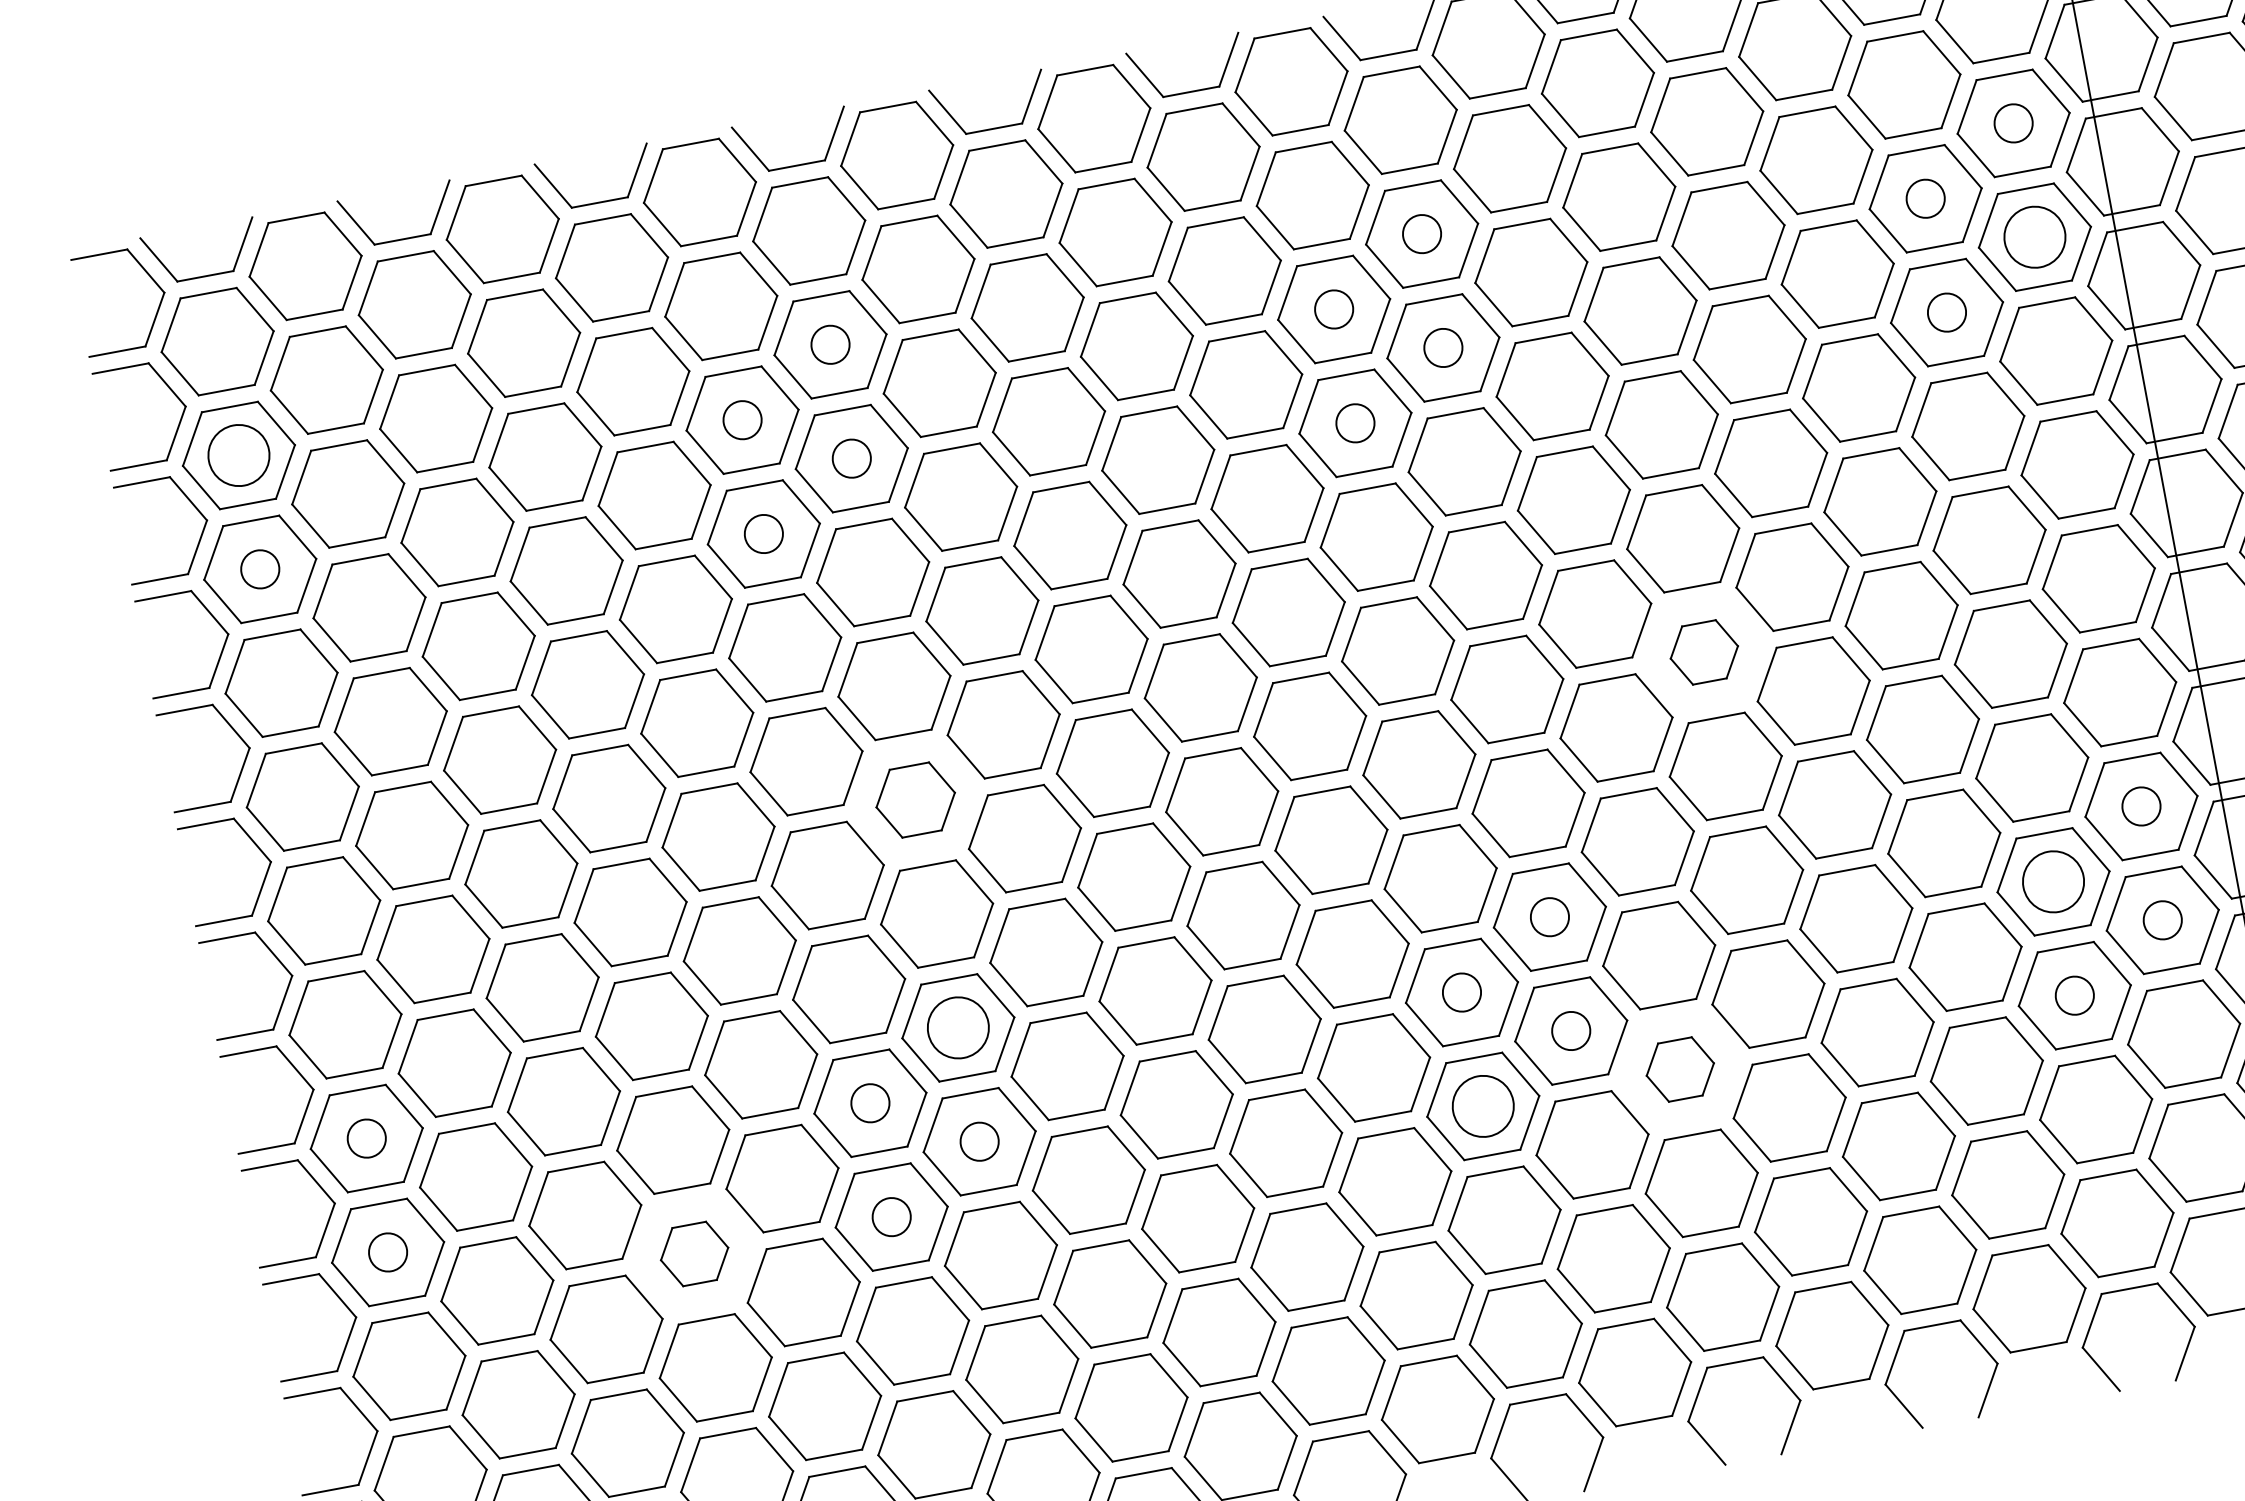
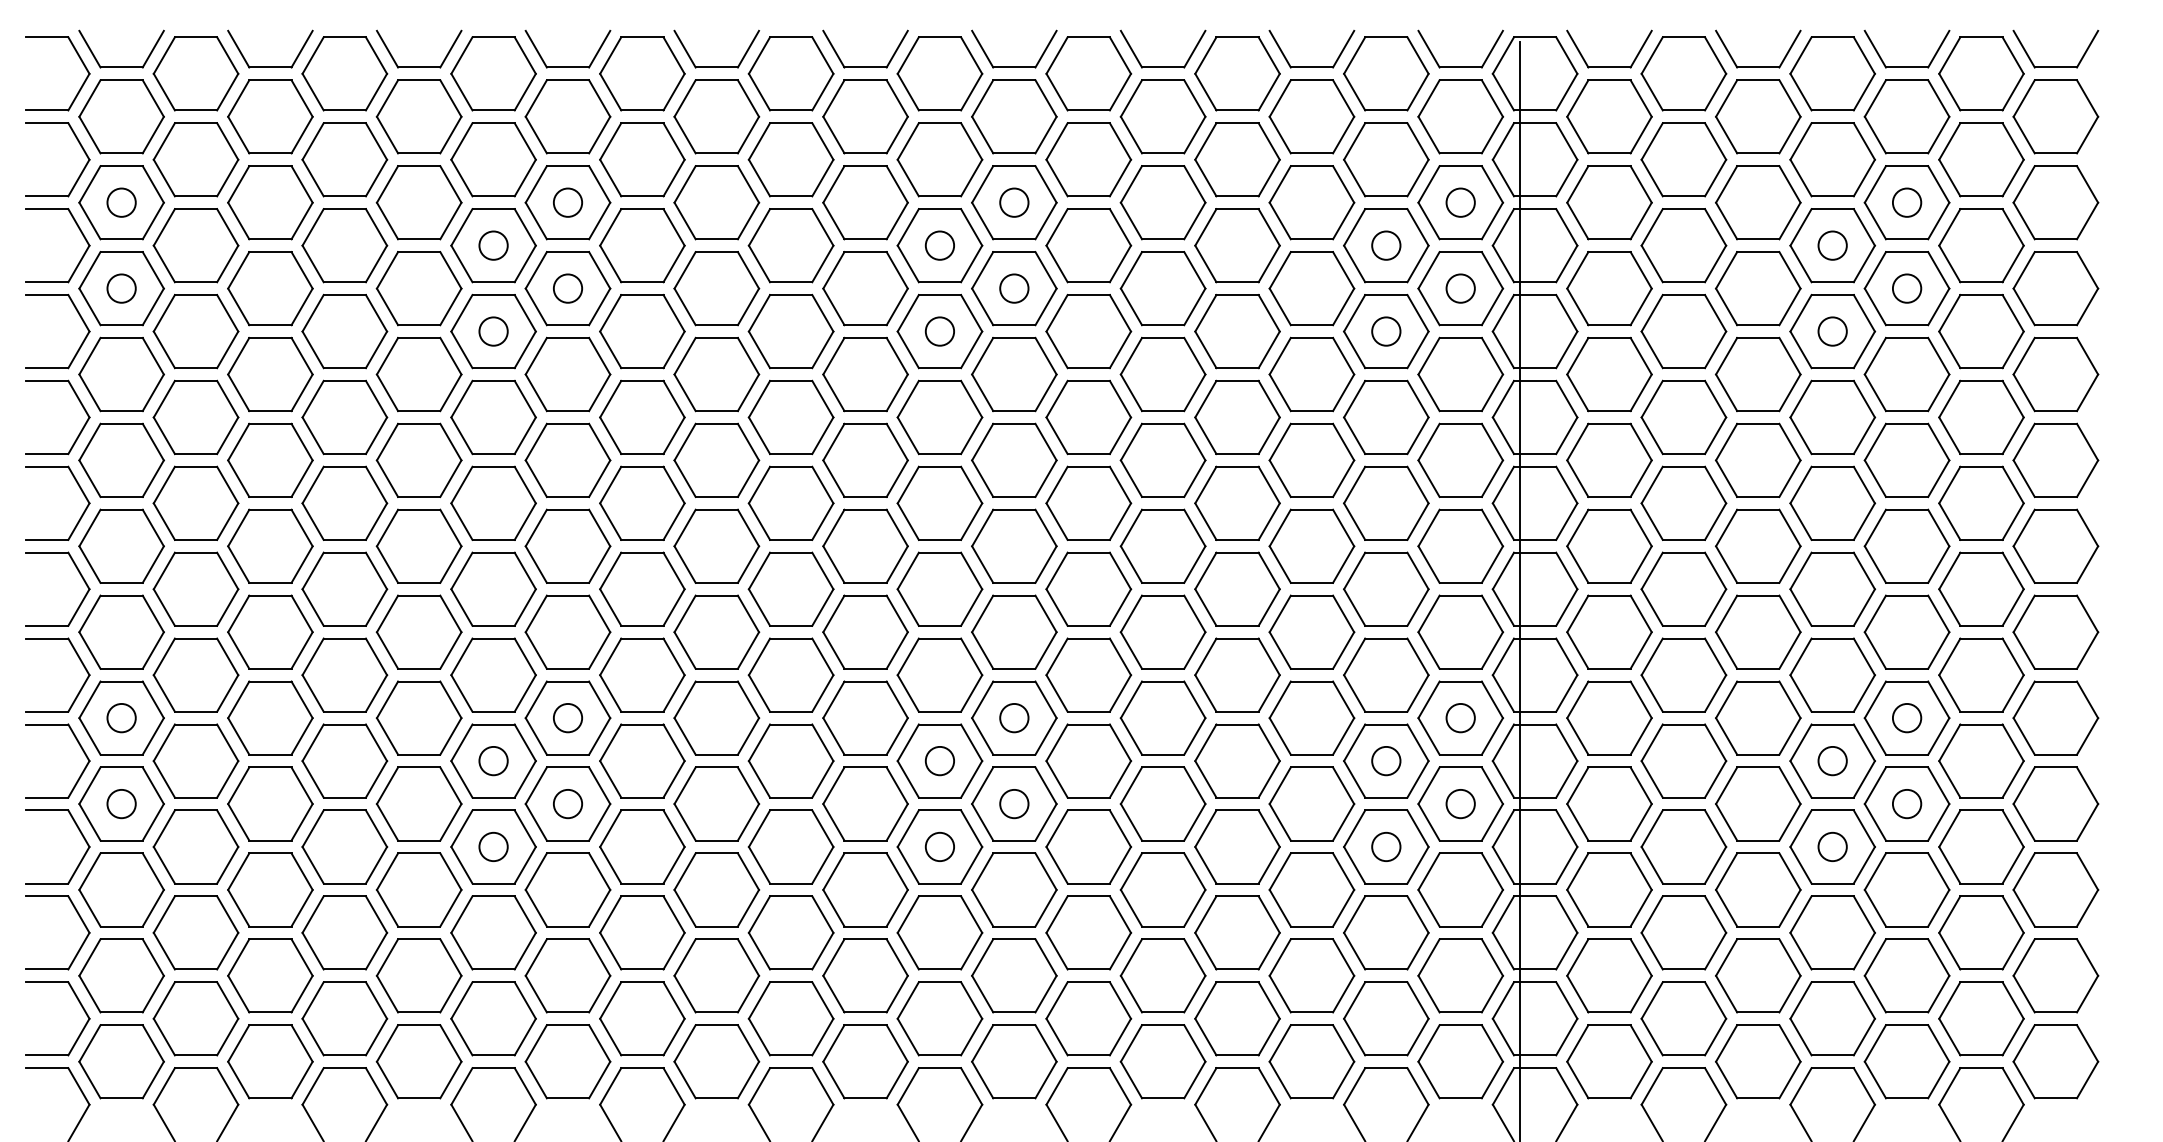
circle: (2034, 237) -> (1460, 288), size x0.62
circle: (238, 455) -> (121, 202), size x0.62
part: (1703, 651) -> (1162, 545), size x1.67
part: (914, 799) -> (567, 545), size x1.43
circle: (2053, 881) -> (1386, 760), size x0.62
circle: (957, 1027) -> (567, 717), size x0.62
part: (1680, 1068) -> (1088, 846), size x1.67
circle: (1482, 1105) -> (939, 846), size x0.62
part: (693, 1253) -> (344, 846), size x1.67

